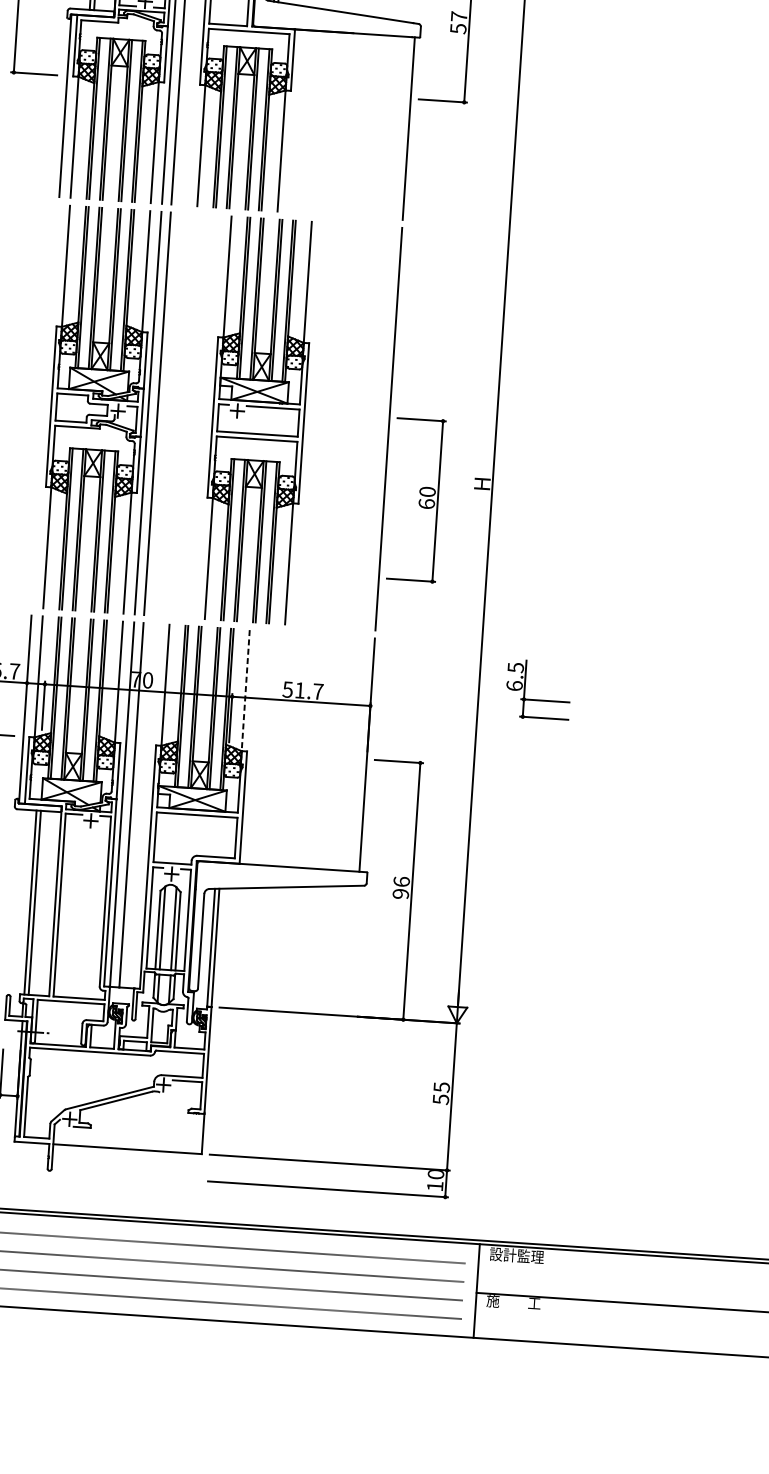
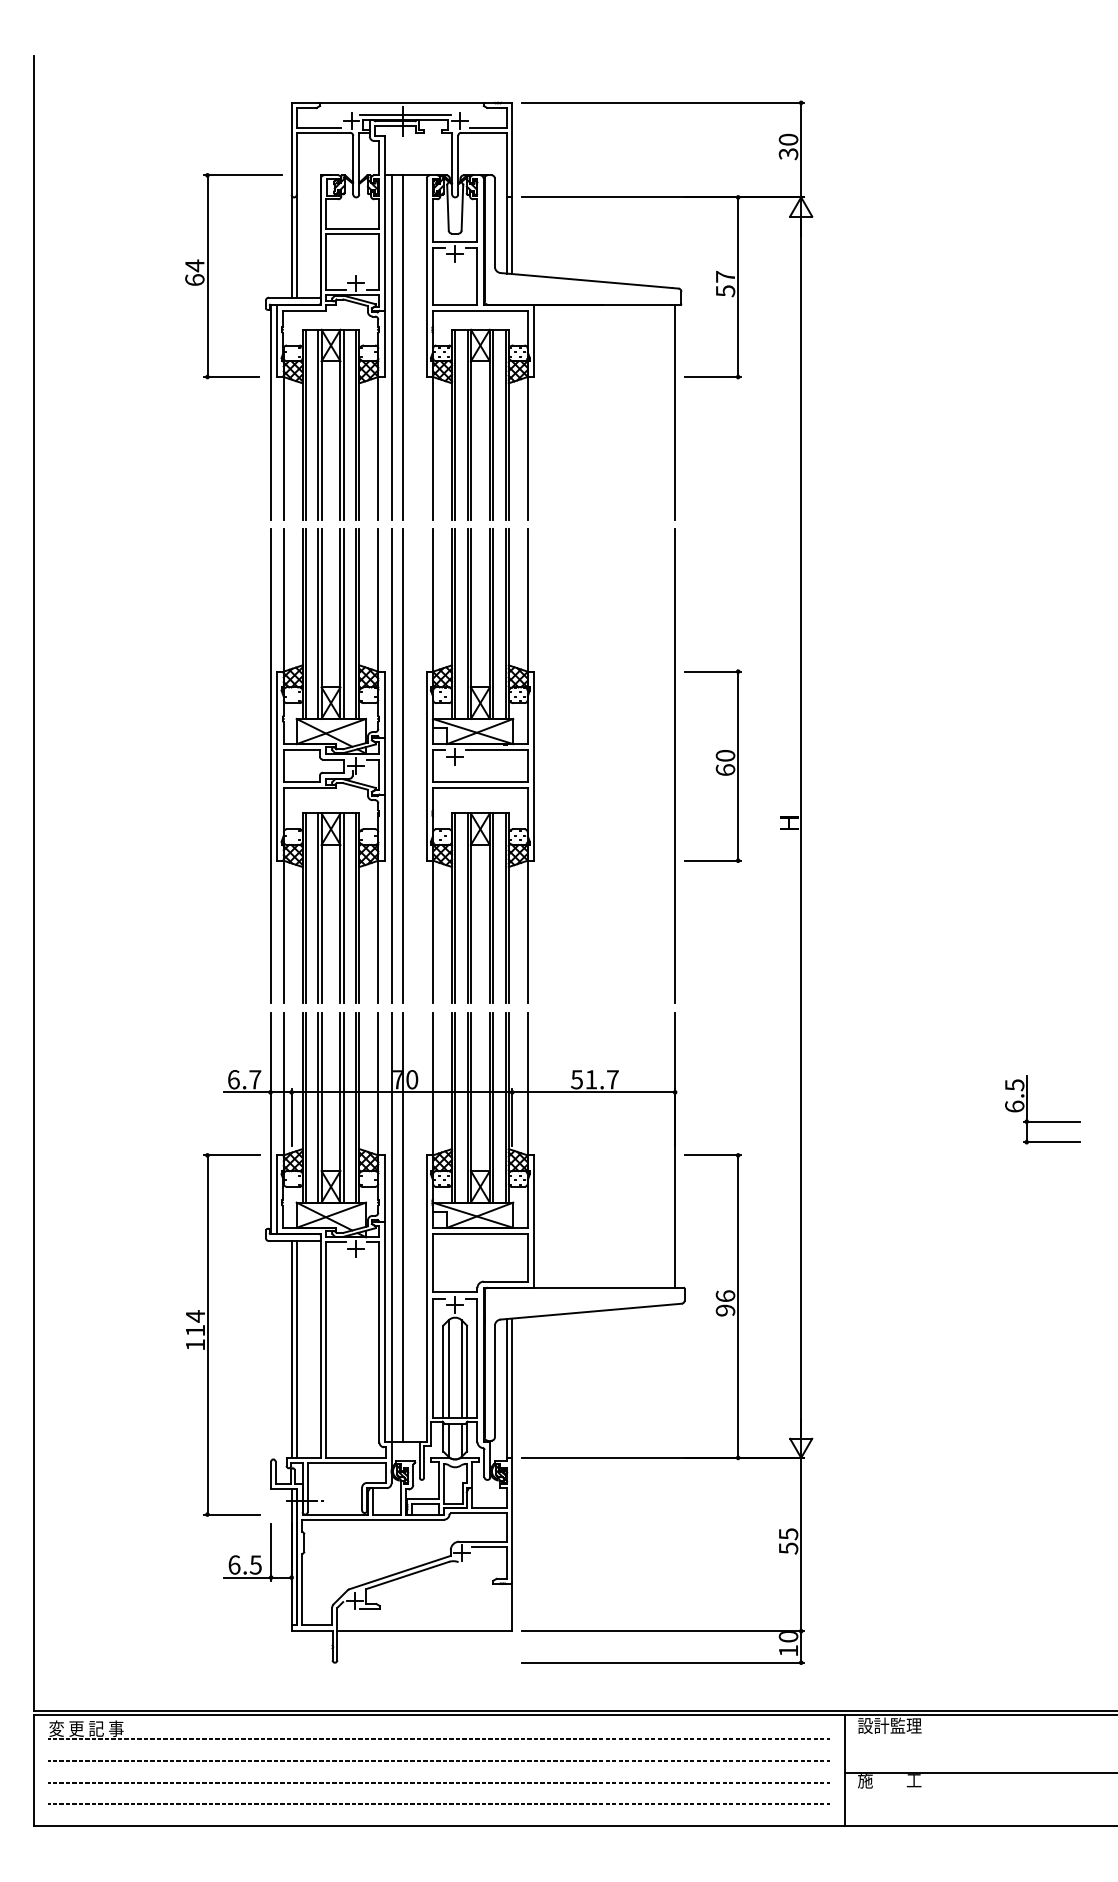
line: (45, 406) -> (270, 766), added
part: (258, 419) -> (480, 765), moved
part: (416, 499) -> (712, 765), moved
line: (245, 691) -> (527, 1085), dashed -> solid
part: (537, 700) -> (1042, 1121), moved

